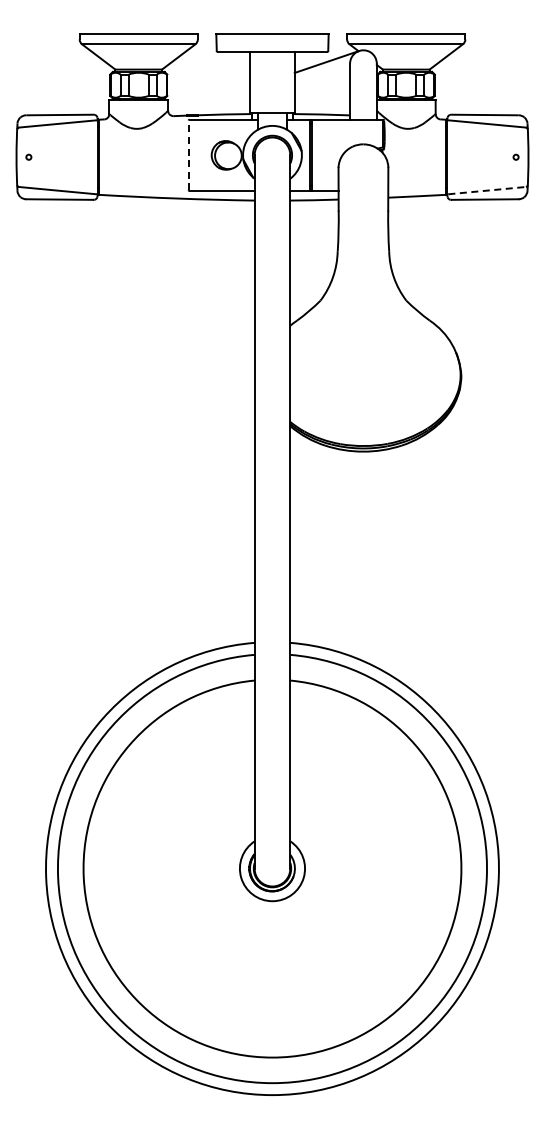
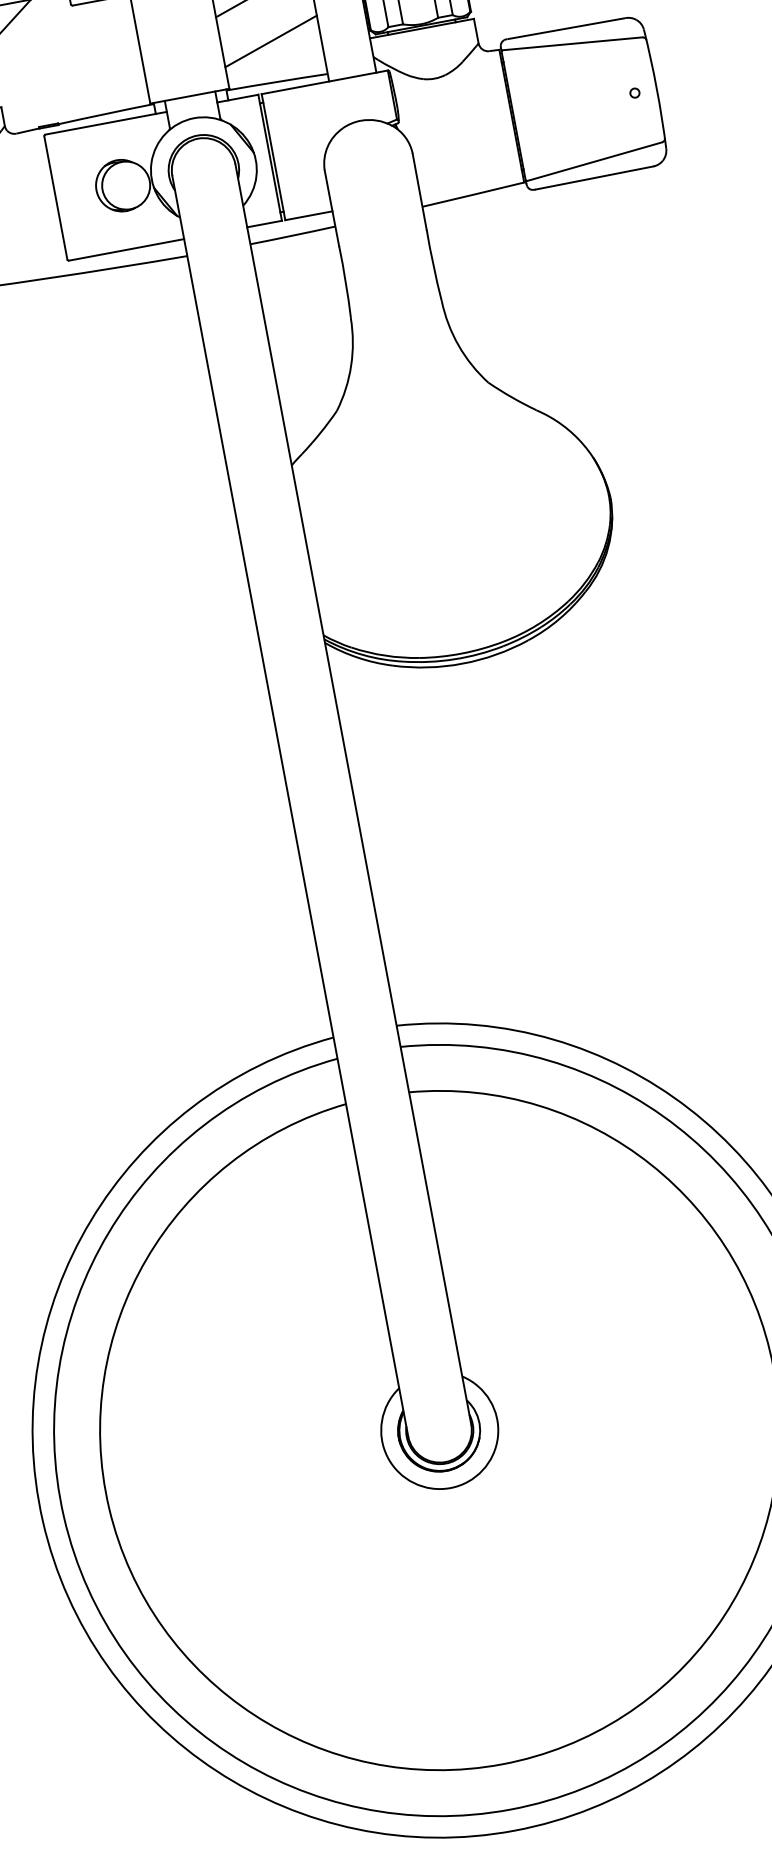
line: (322, 91) -> (271, 40), added
line: (188, 155) -> (55, 198), dashed -> solid
line: (487, 190) -> (595, 161), dashed -> solid

